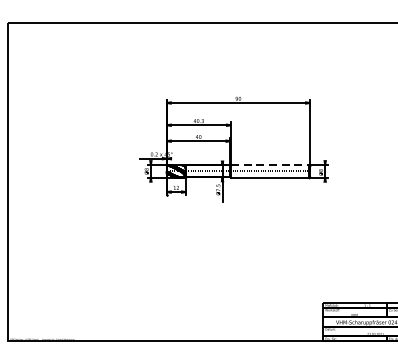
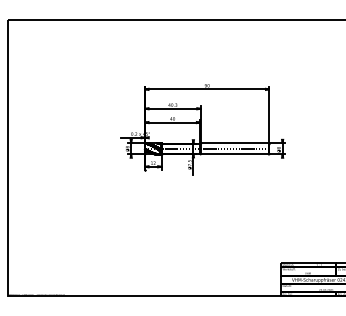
line: (269, 165) -> (234, 143), dashed -> solid

